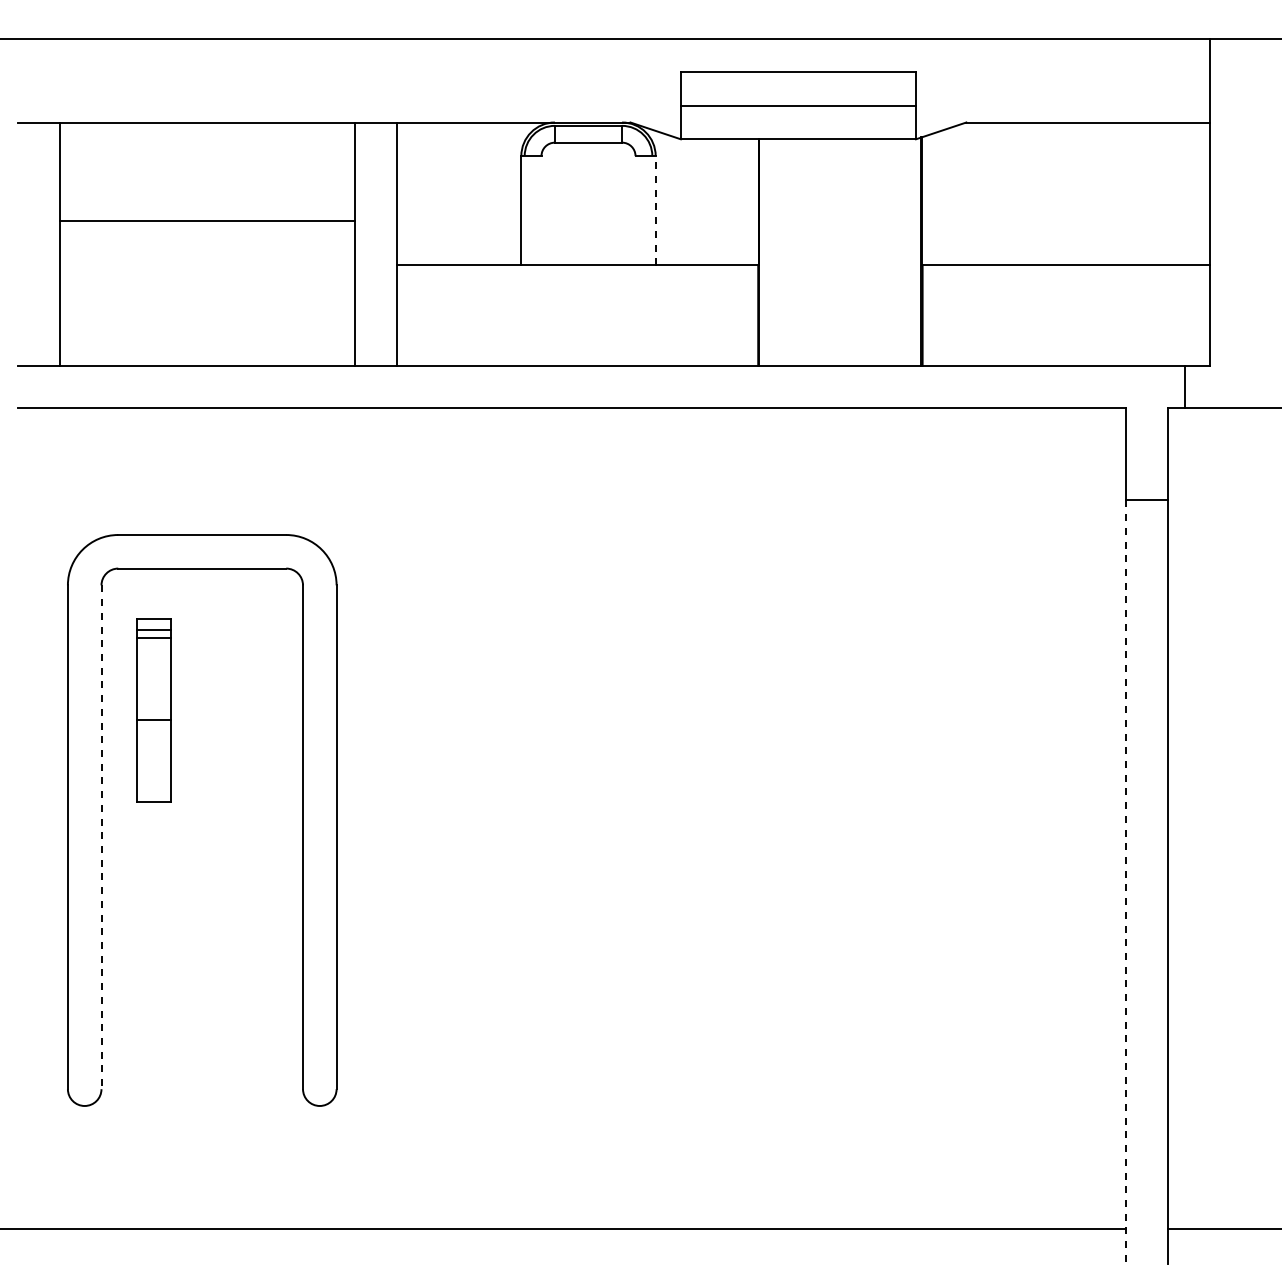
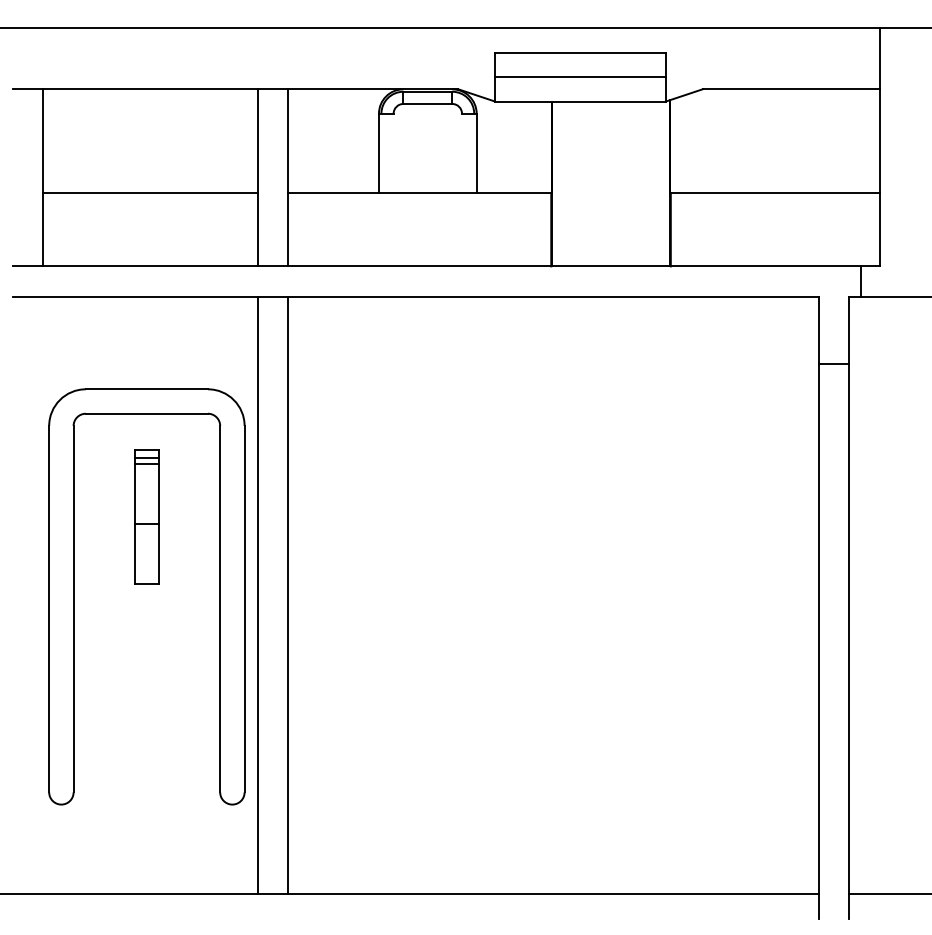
line: (655, 210) -> (476, 153), dashed -> solid
line: (206, 221) -> (149, 193), moved
part: (153, 710) -> (146, 516), moved
line: (354, 818) -> (257, 595), added
line: (396, 818) -> (288, 595), added
line: (101, 837) -> (73, 609), dashed -> solid
line: (1125, 881) -> (818, 641), dashed -> solid

